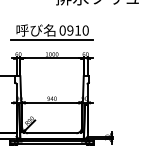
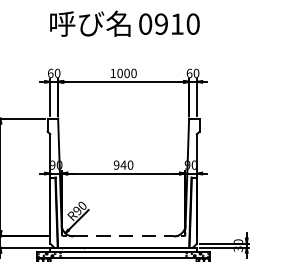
line: (51, 39) -> (122, 42), removed
line: (52, 133) -> (124, 236), solid -> dashed

